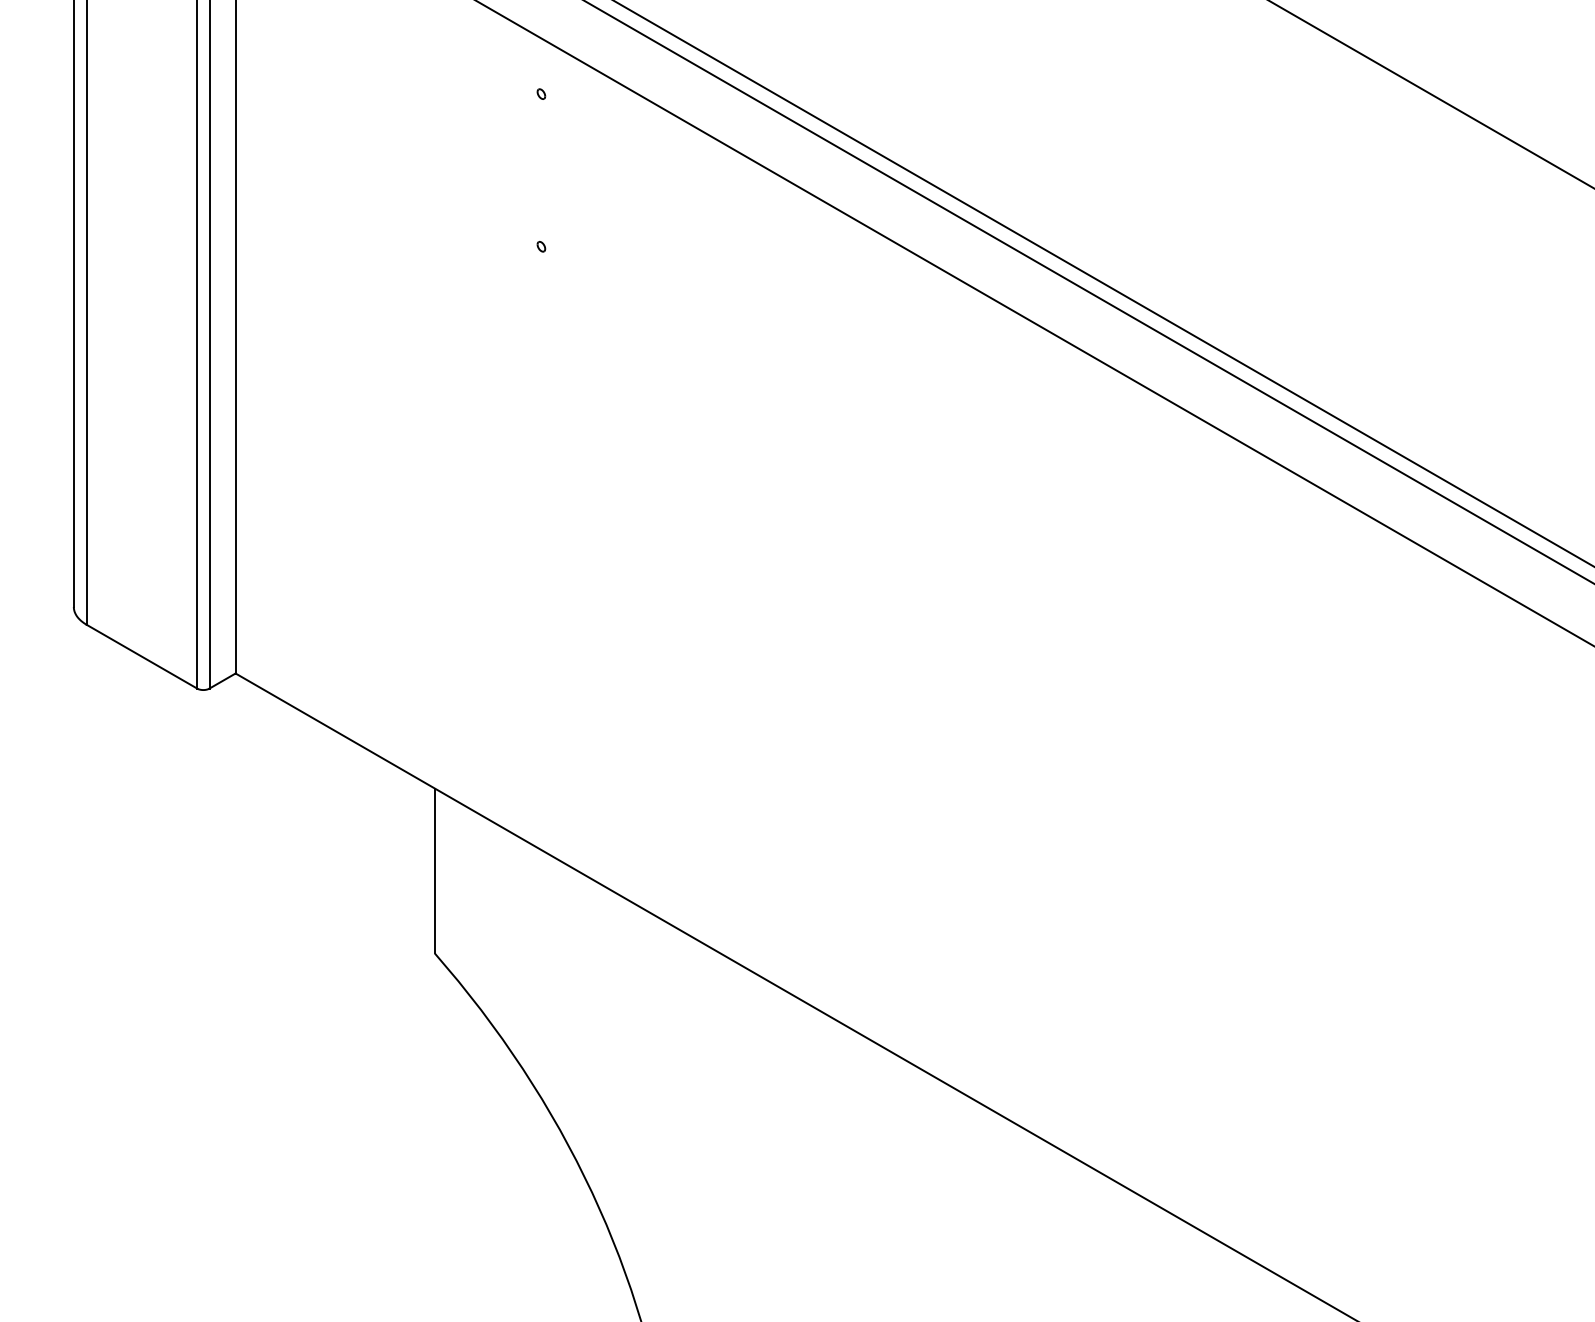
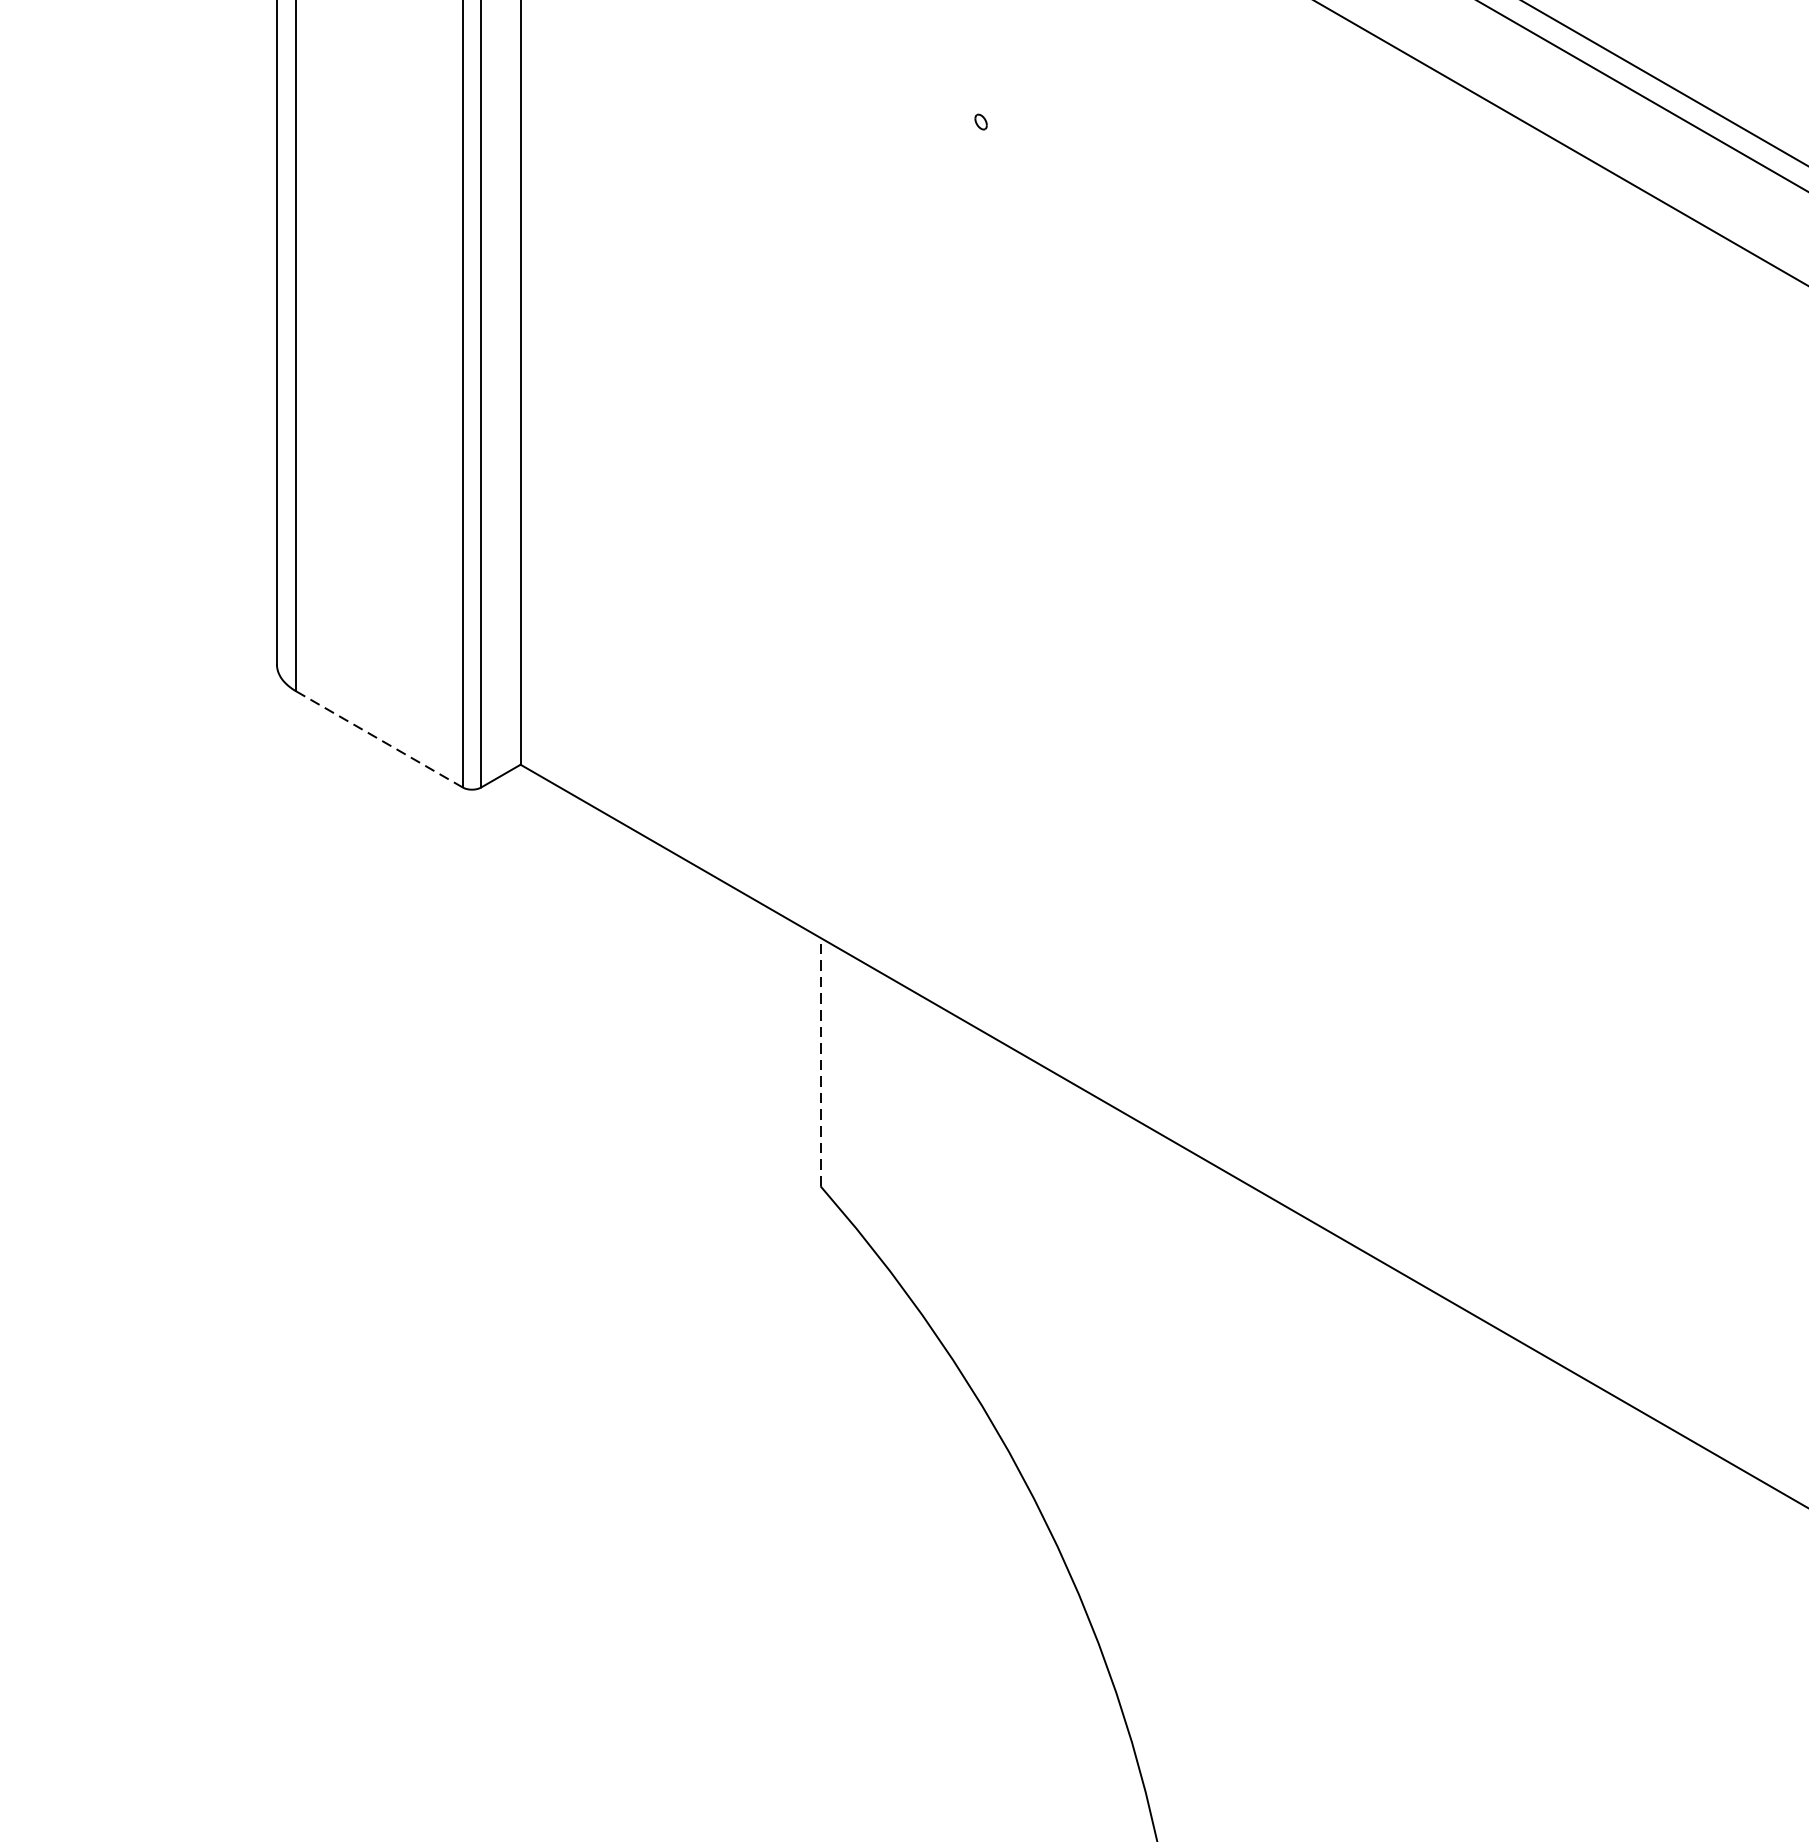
line: (141, 656) -> (378, 739), solid -> dashed
line: (434, 870) -> (820, 1061), solid -> dashed

